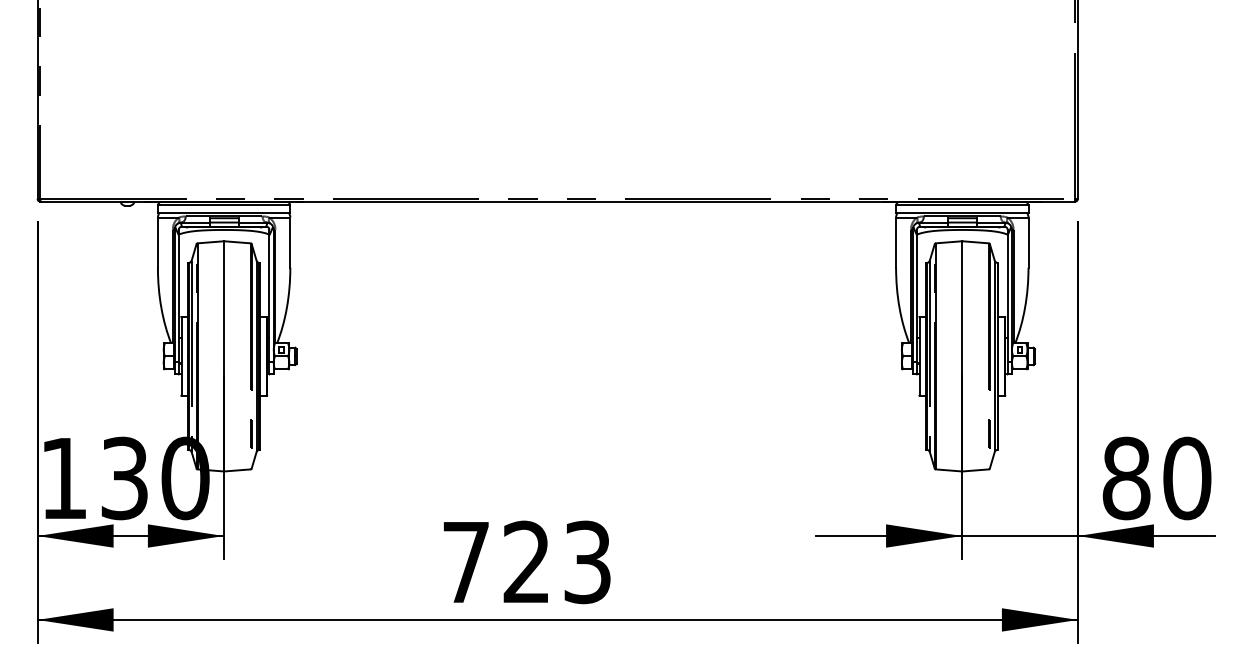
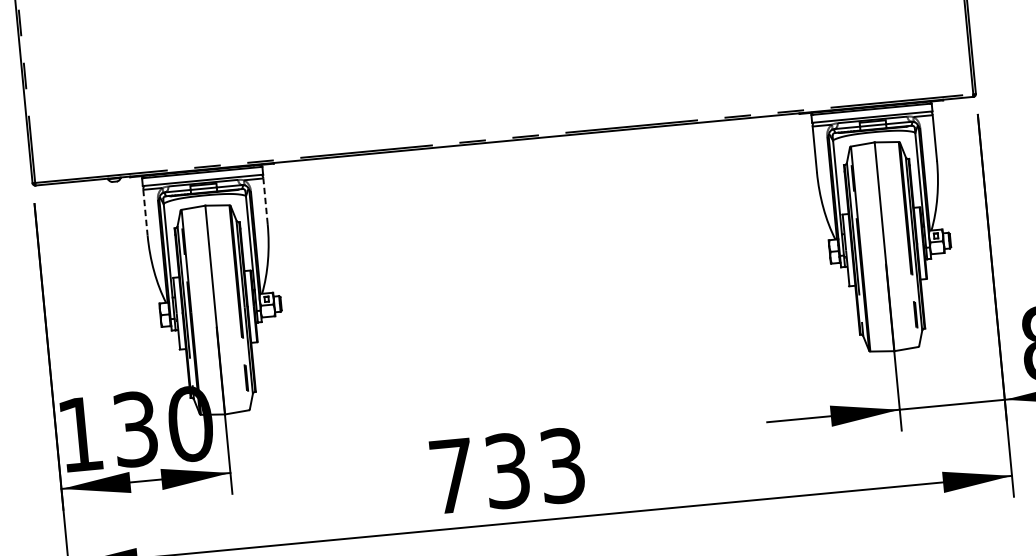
line: (290, 242) -> (265, 201), solid -> dashed
line: (157, 243) -> (145, 213), solid -> dashed
text: (526, 562) -> (507, 471), 723 -> 733

